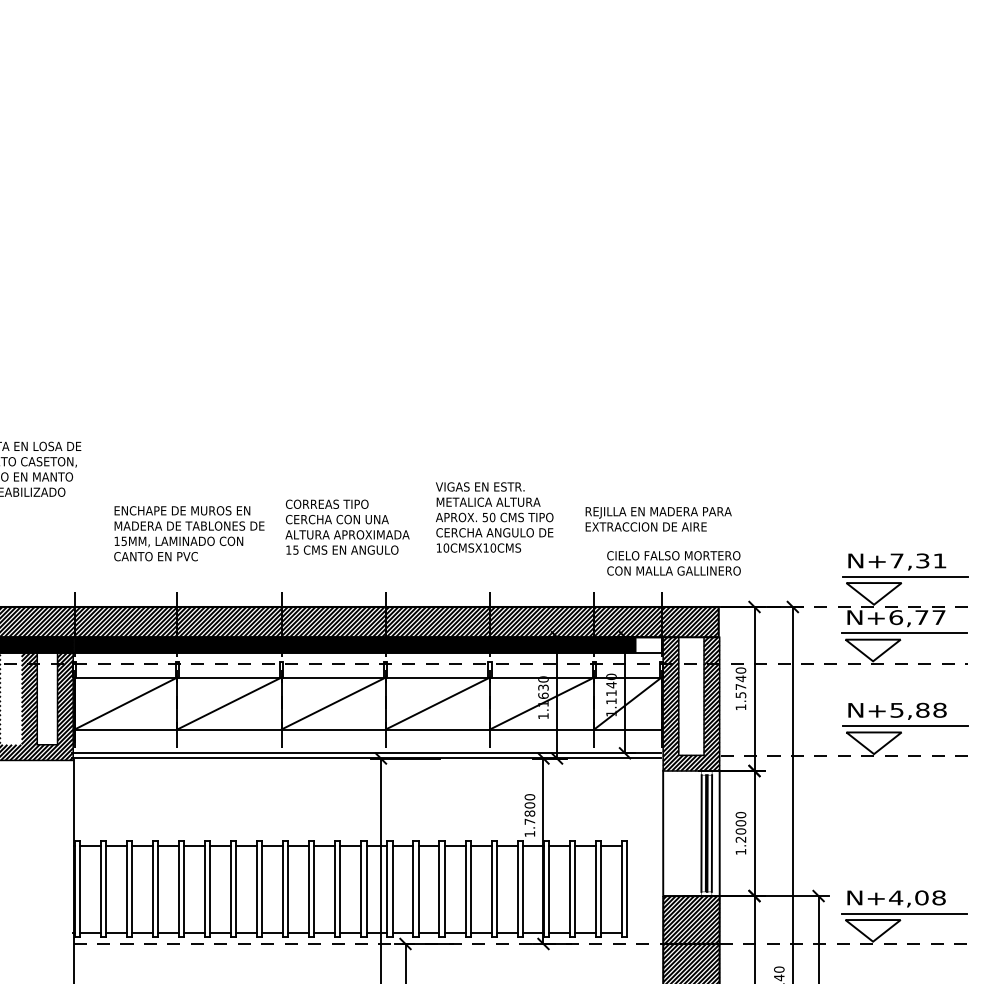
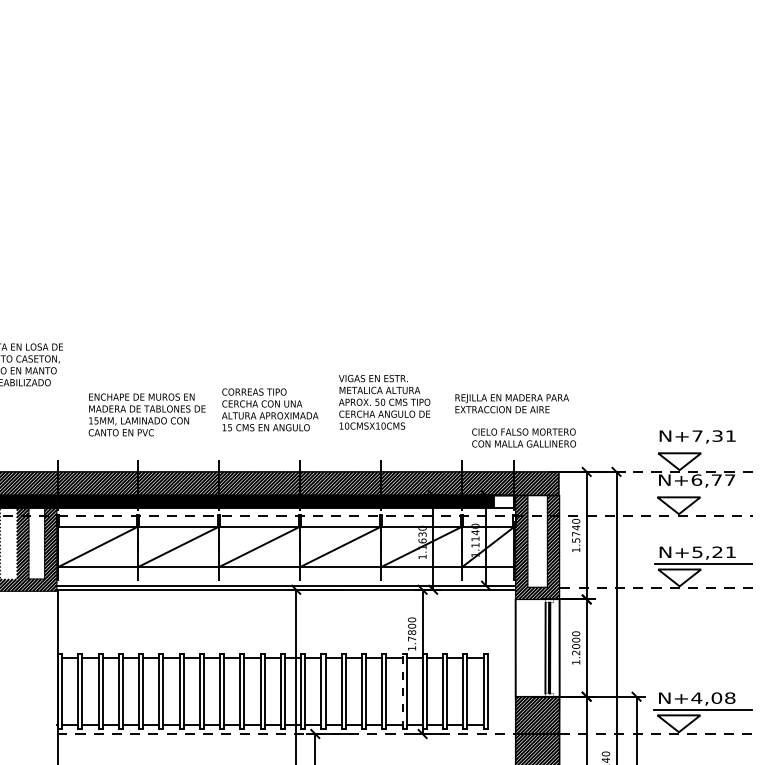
line: (904, 576) -> (703, 448), removed
line: (903, 633) -> (702, 492), removed
text: (931, 709) -> (724, 551), N+5,88 -> N+5,21
line: (711, 833) -> (553, 648), removed
line: (517, 889) -> (402, 691), solid -> dashed

